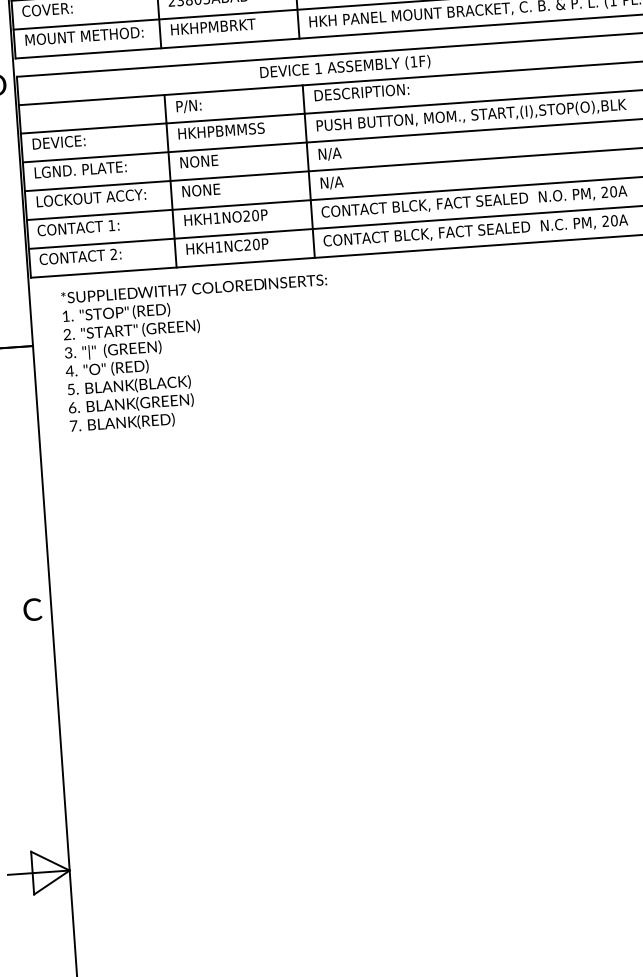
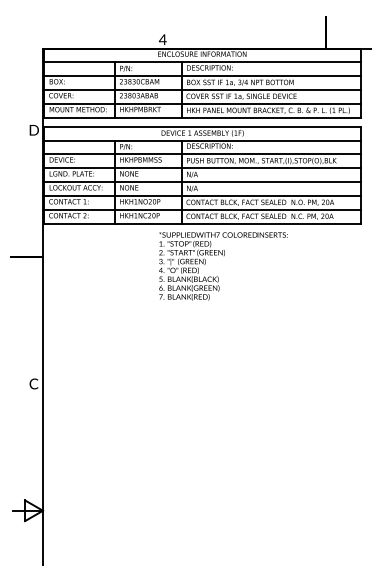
text: (198, 354) -> (223, 266), moved

